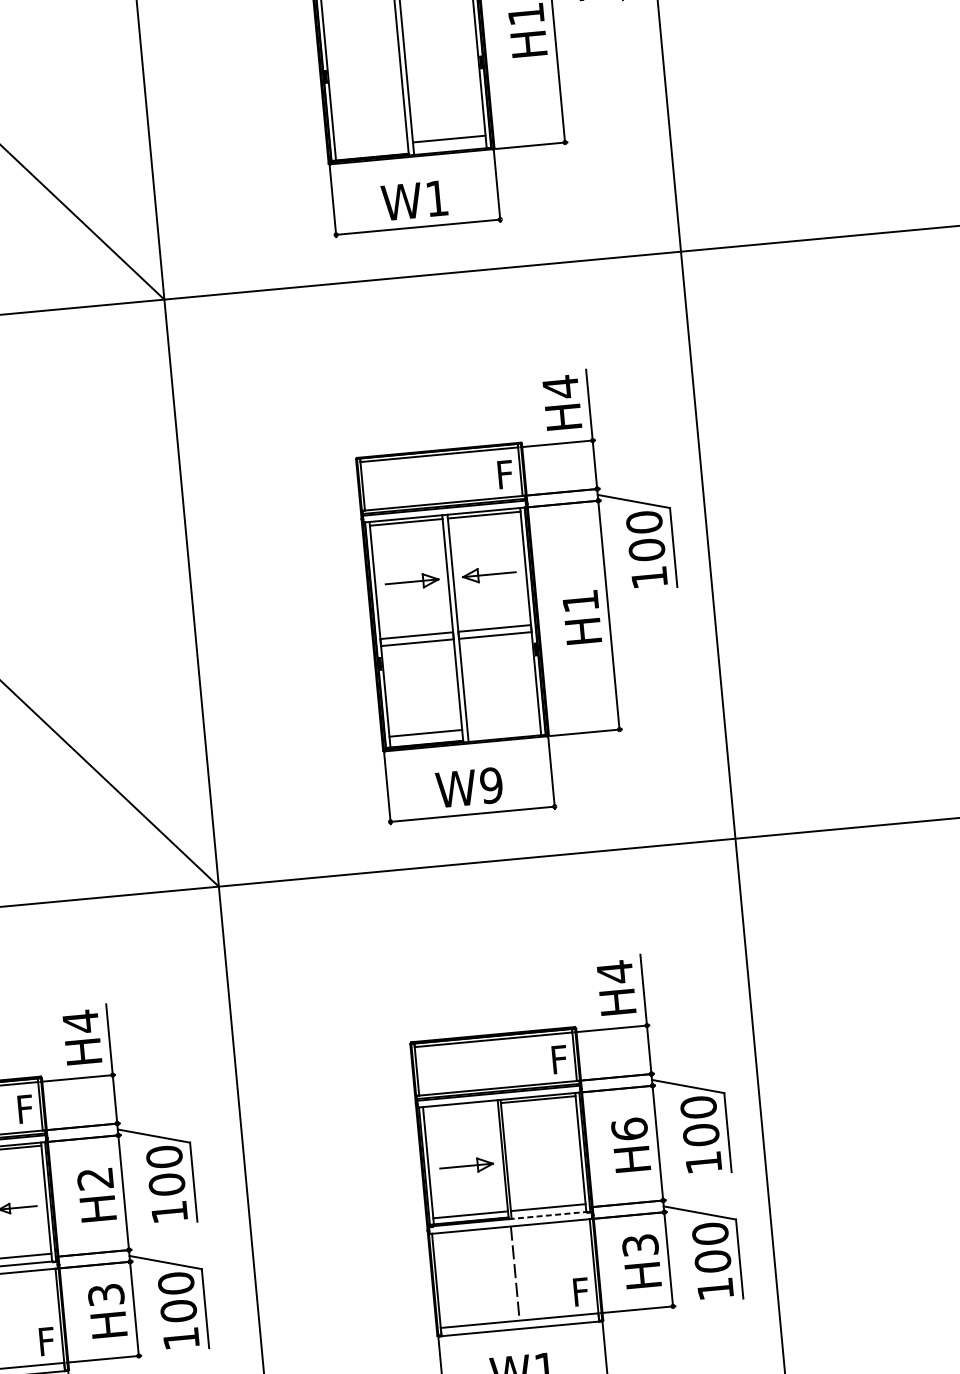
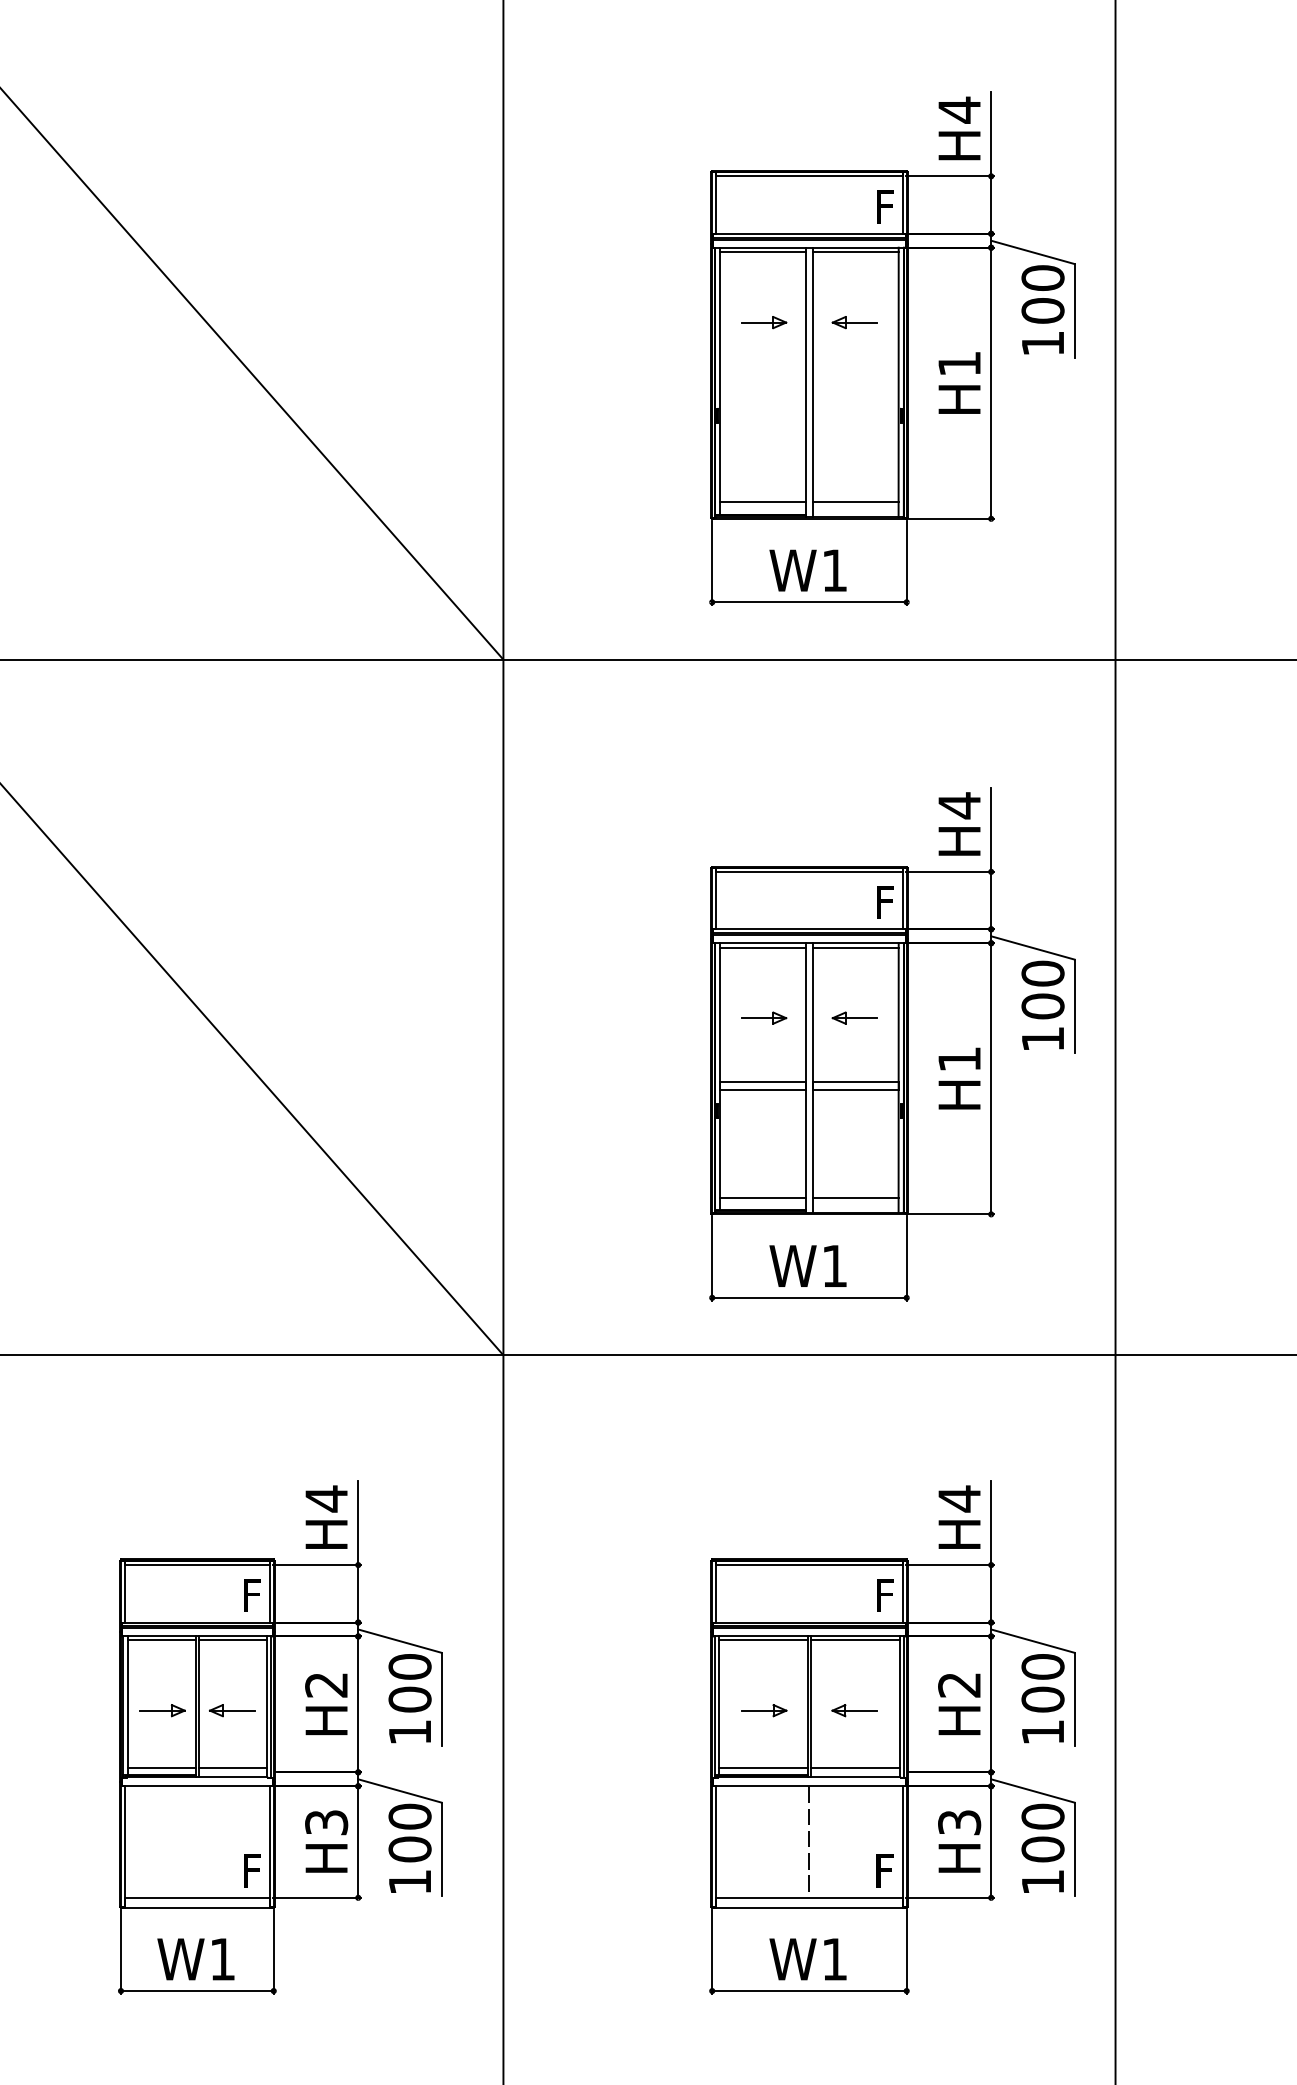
line: (371, 146) -> (763, 502), added
part: (488, 574) -> (854, 1017), size x0.71
part: (412, 581) -> (764, 1017), size x0.71
line: (503, 725) -> (855, 1197), added
text: (491, 785) -> (834, 1265), W9 -> W1
line: (460, 1107) -> (763, 1640), added
text: (629, 1128) -> (959, 1684), H6 -> H2
part: (542, 1159) -> (854, 1710), added
part: (467, 1166) -> (764, 1710), size x0.71
line: (548, 1215) -> (854, 1777), dashed -> solid

